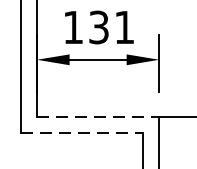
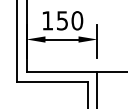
text: (112, 26) -> (70, 20), 131 -> 150
line: (98, 116) -> (62, 72), dashed -> solid
line: (83, 132) -> (53, 81), dashed -> solid

